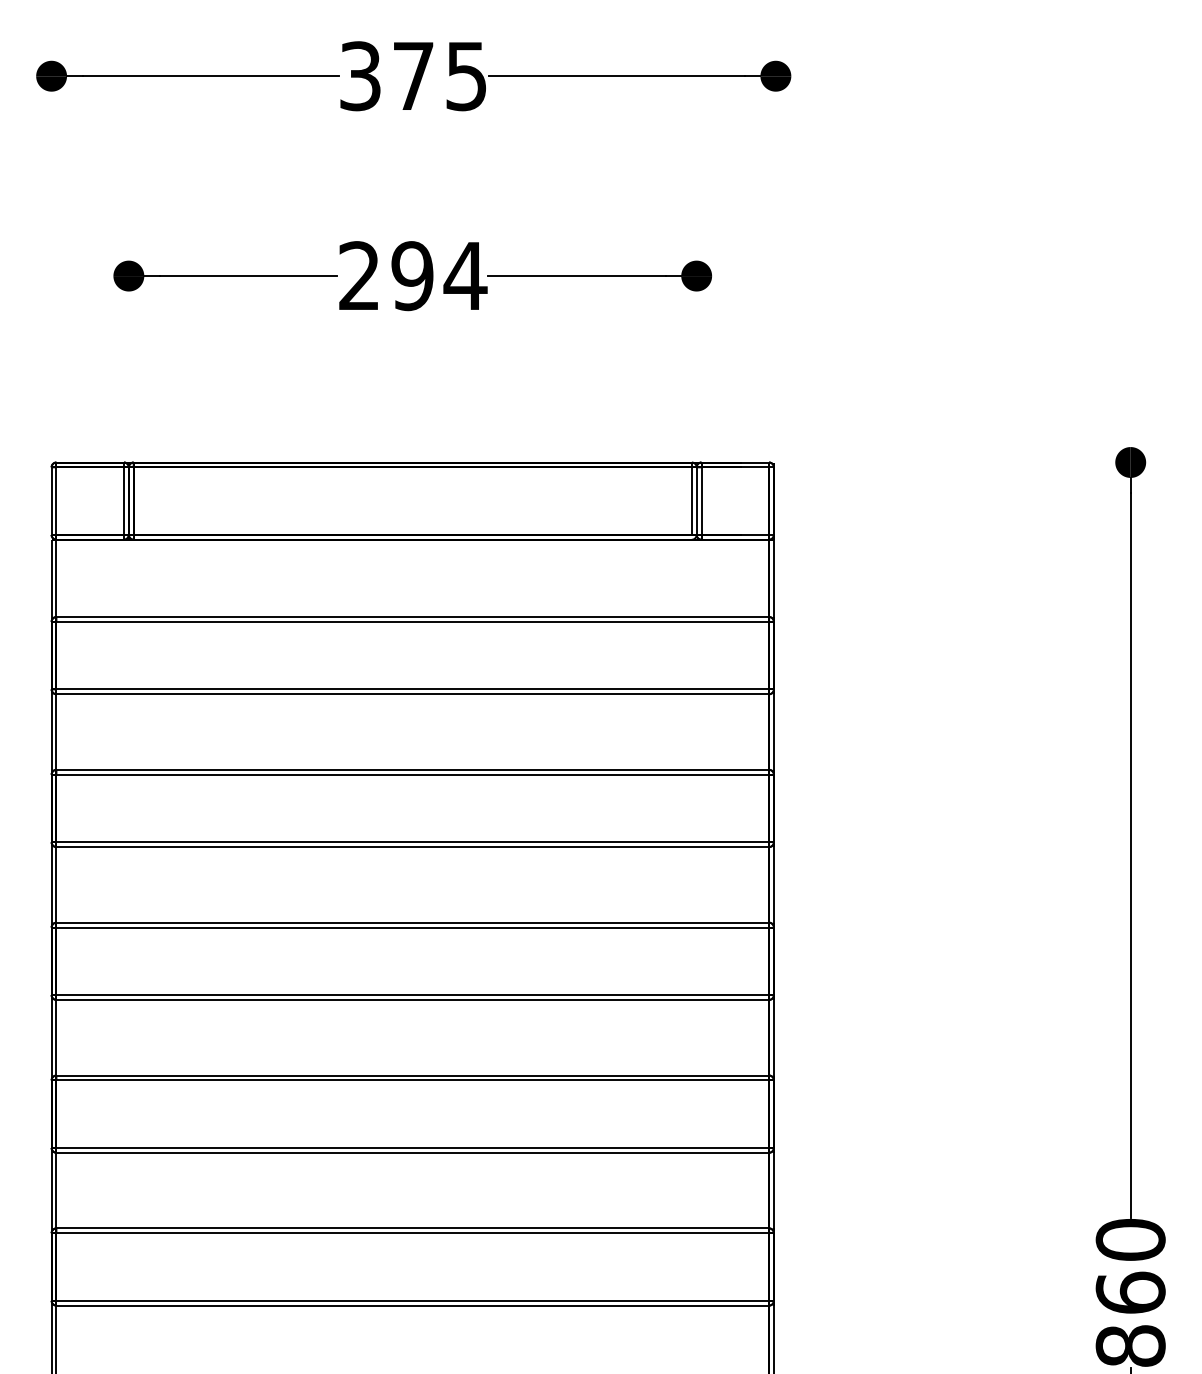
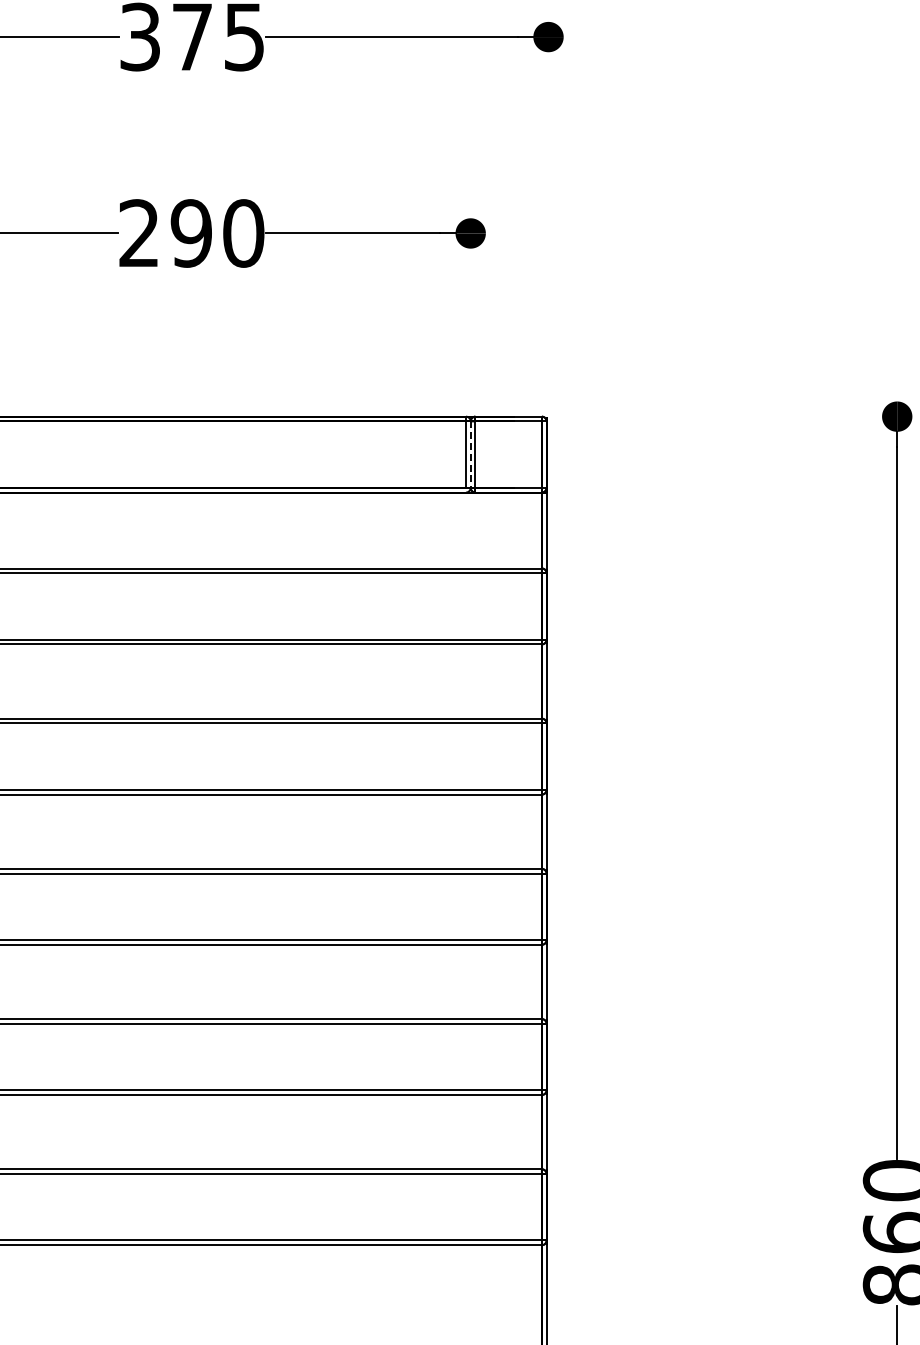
text: (465, 276) -> (243, 233), 294 -> 290
line: (696, 501) -> (470, 454), solid -> dashed

